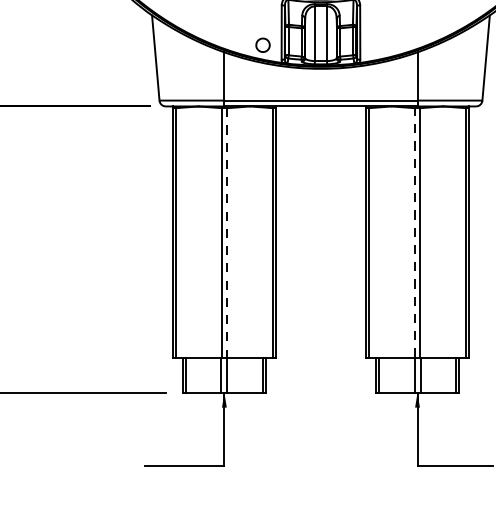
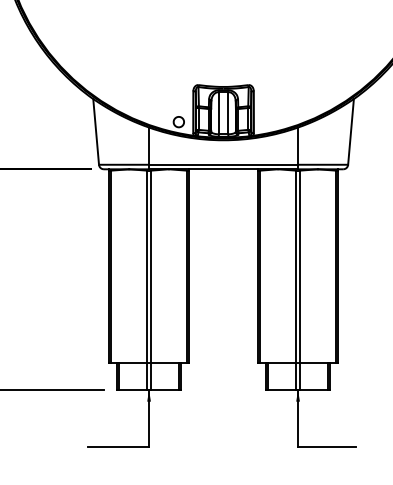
line: (414, 232) -> (295, 266), dashed -> solid
line: (227, 233) -> (151, 267), dashed -> solid

